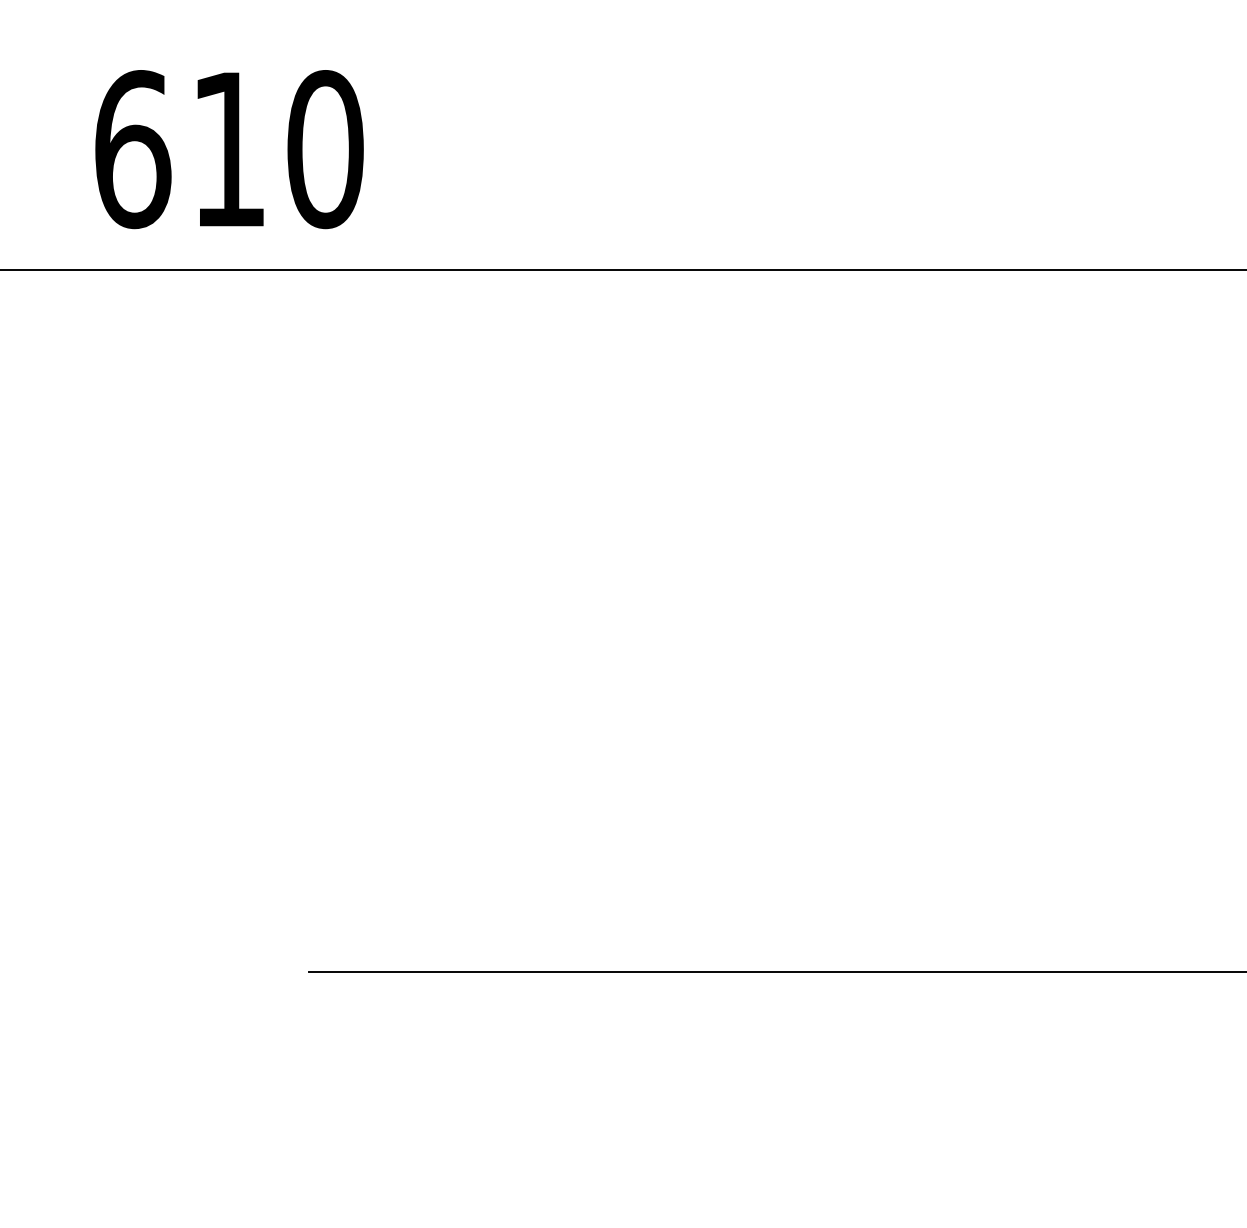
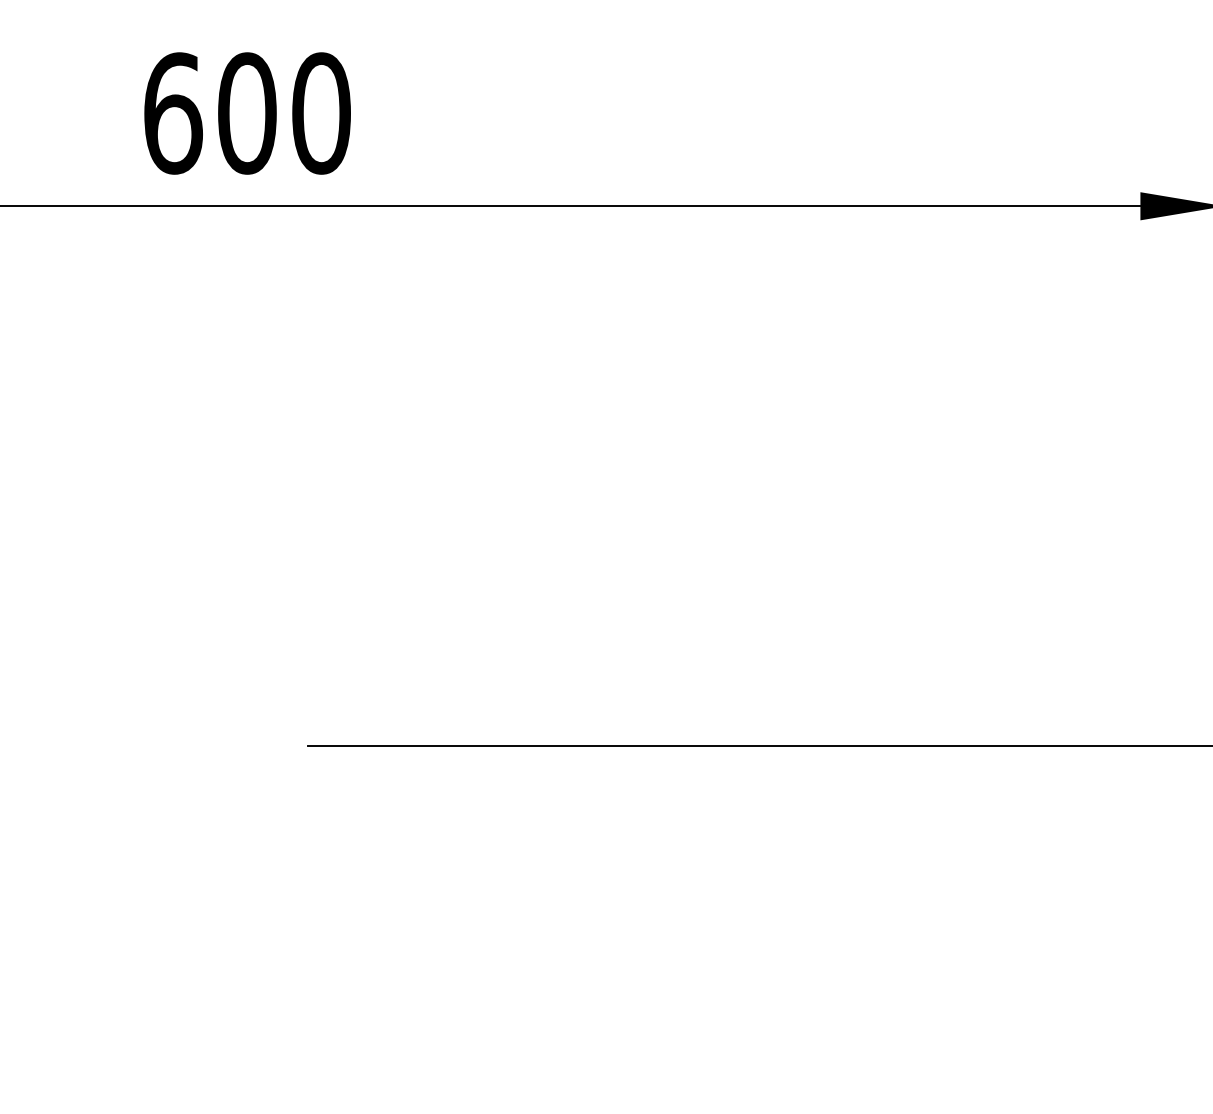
text: (229, 149) -> (247, 113), 610 -> 600

